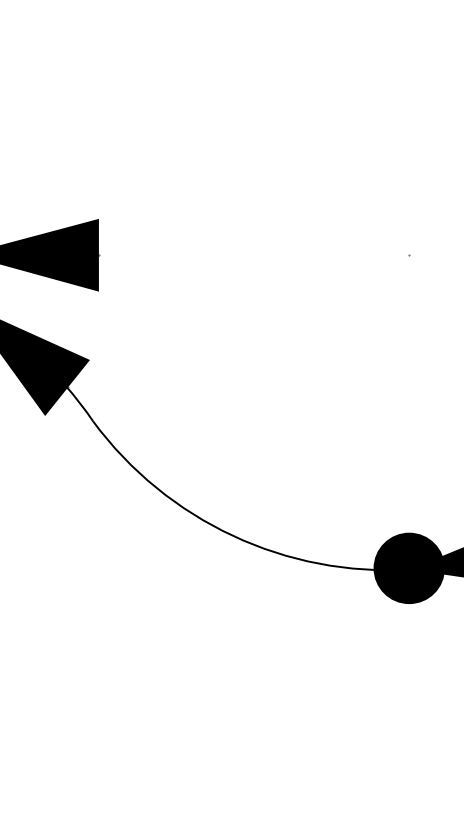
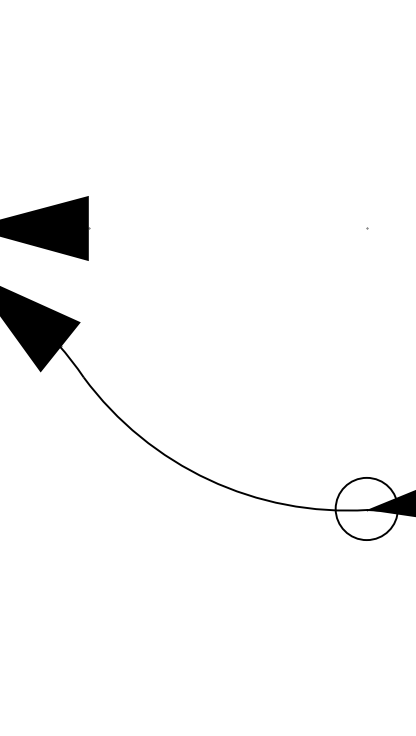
fill: (408, 567) -> (366, 508), removed

